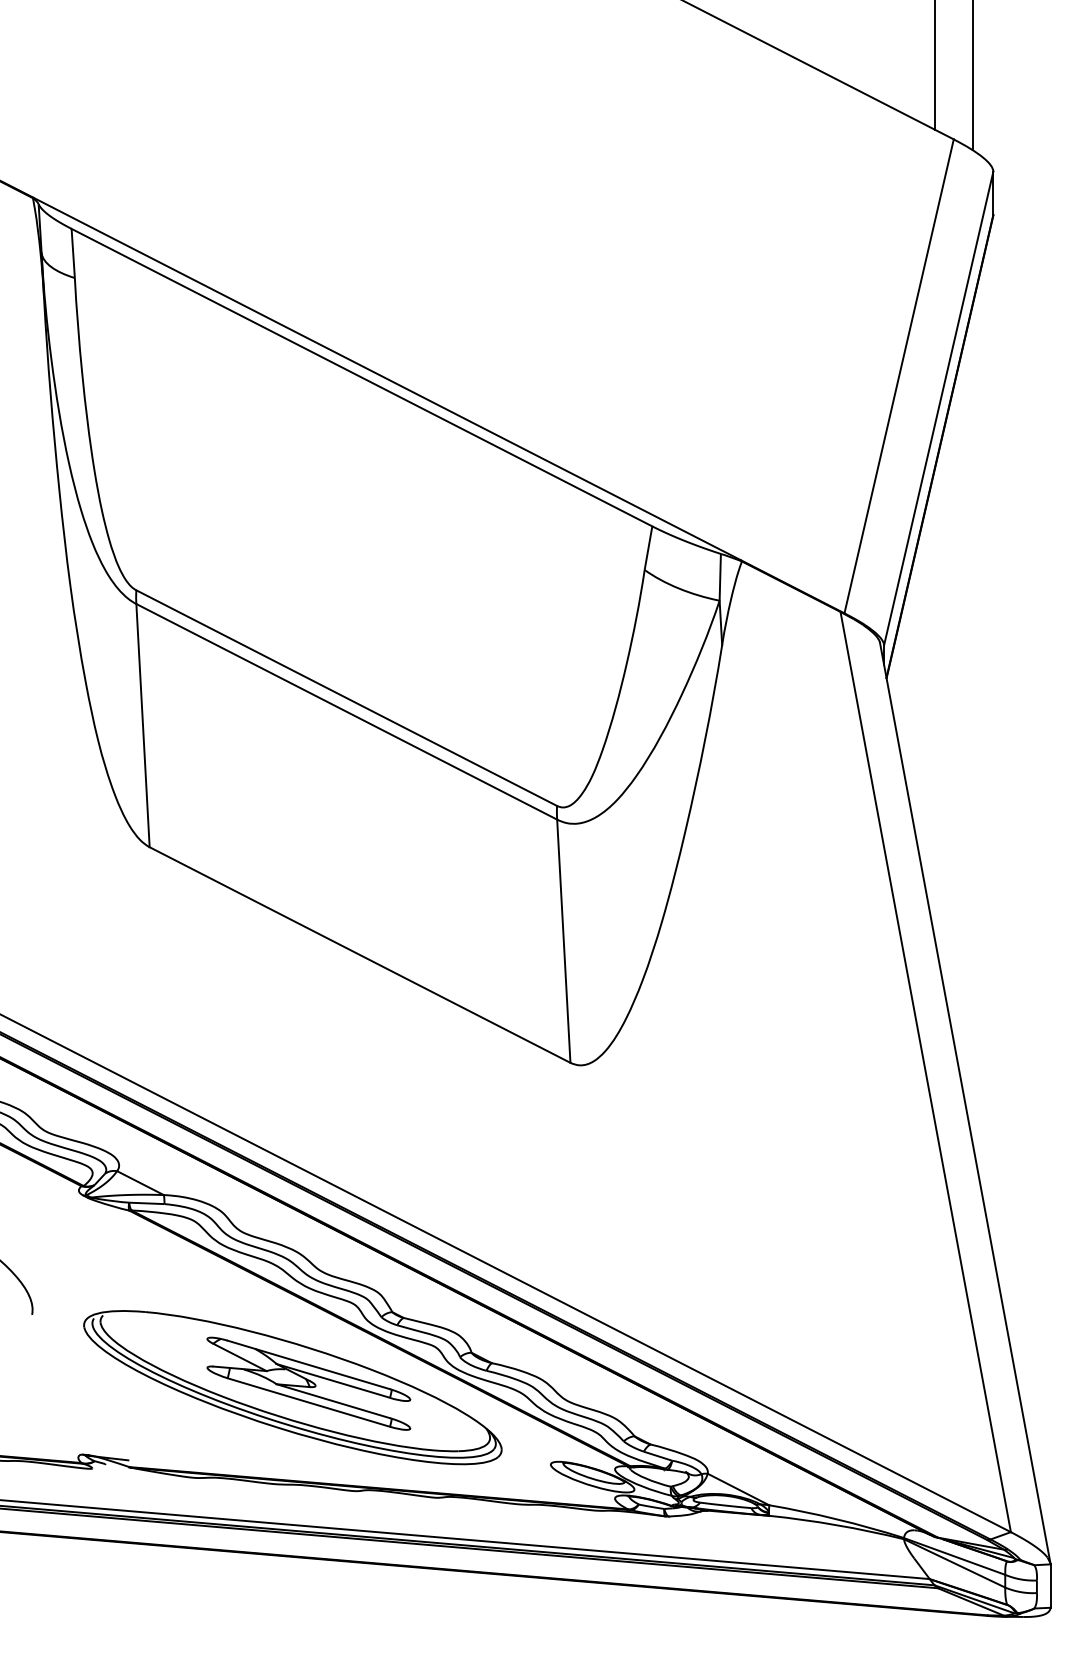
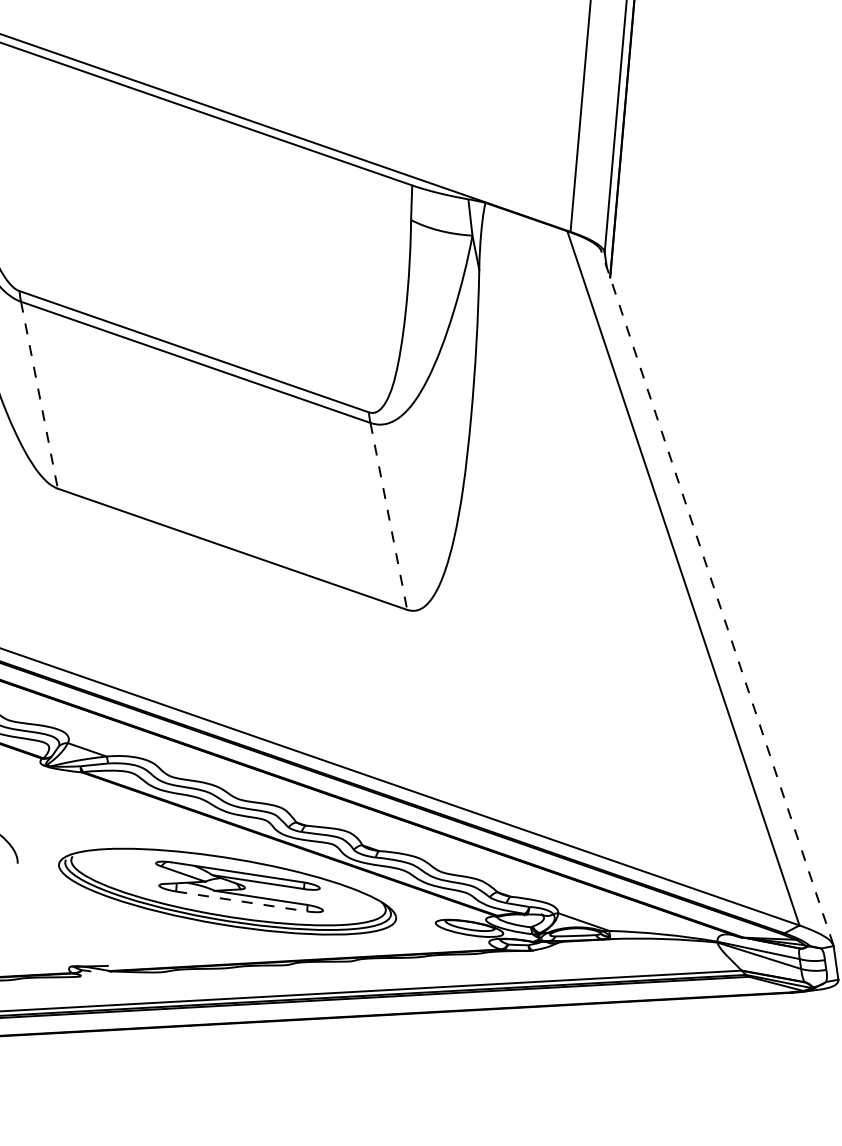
line: (143, 725) -> (39, 395), solid -> dashed
line: (563, 941) -> (388, 516), solid -> dashed
line: (965, 1102) -> (717, 597), solid -> dashed
line: (308, 1402) -> (241, 901), solid -> dashed

